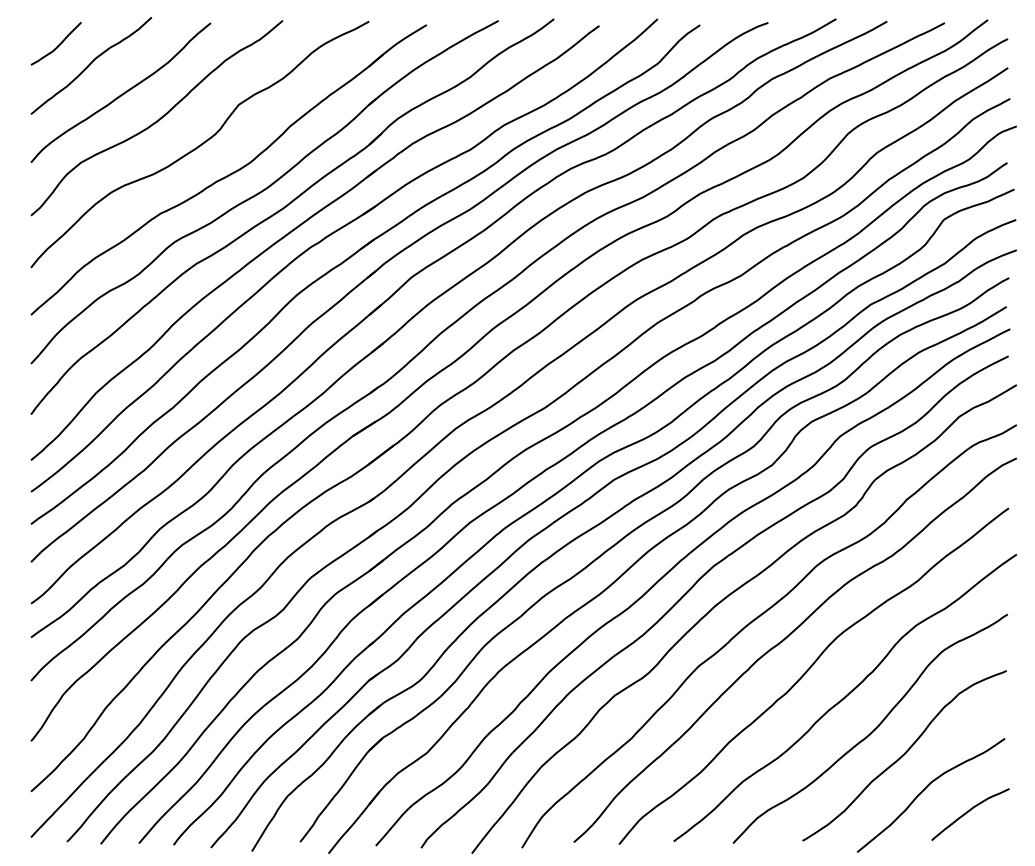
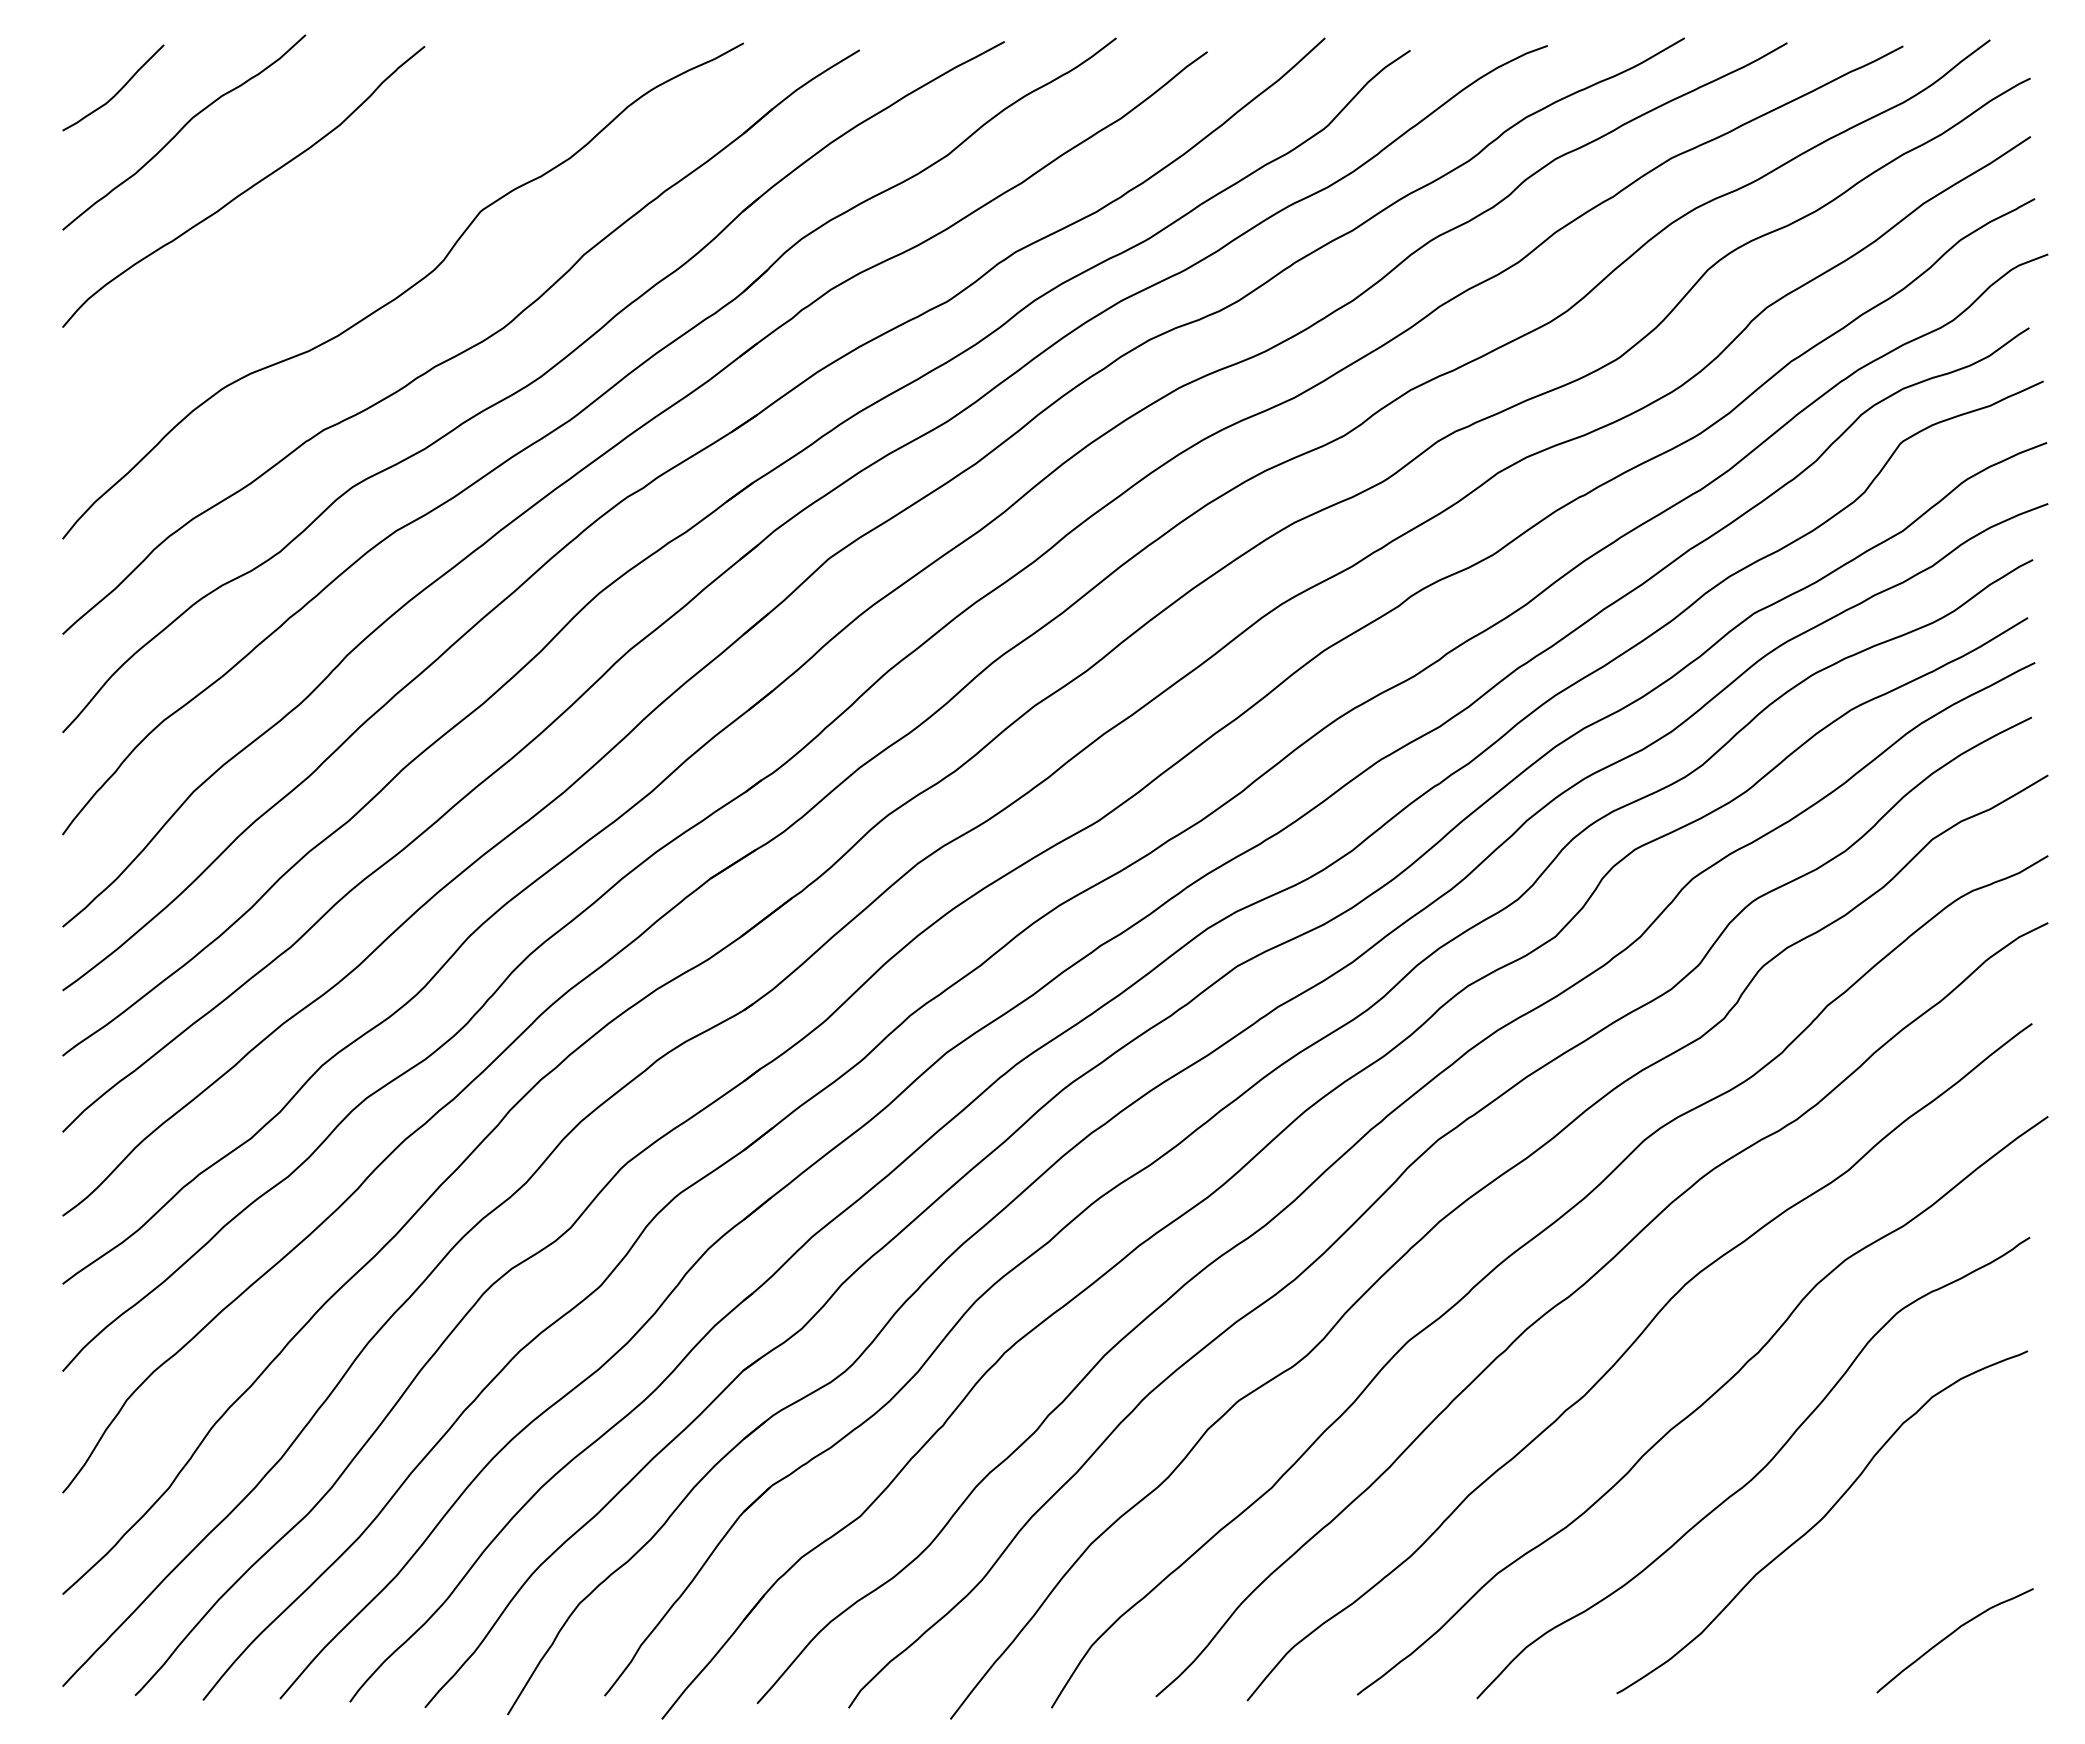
curve: (156, 120) -> (315, 242), removed
curve: (925, 789) -> (1864, 1590), removed

